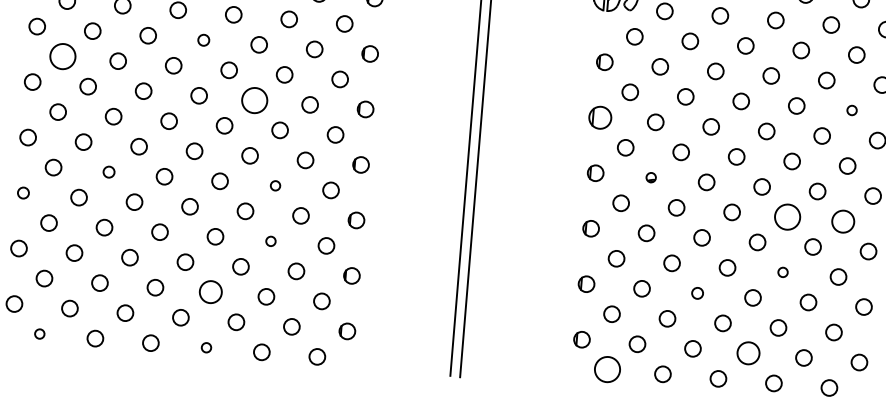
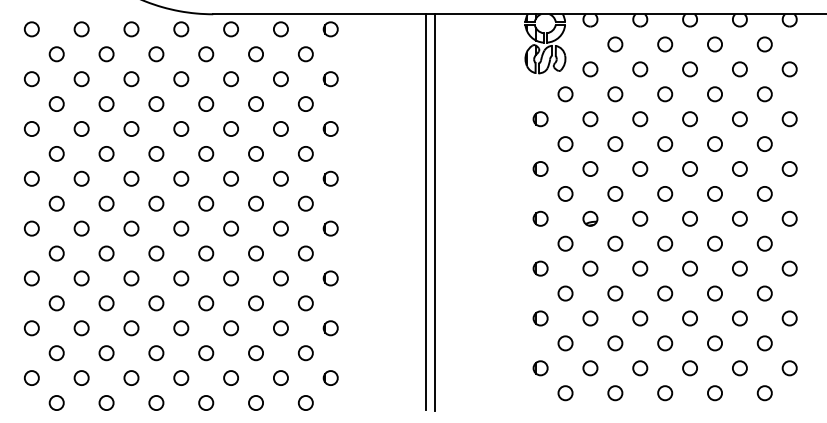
circle: (203, 39) -> (181, 128), size x1.43
circle: (62, 56) -> (56, 153), size x0.62
circle: (253, 99) -> (230, 178), size x0.62
circle: (851, 109) -> (764, 143), size x1.67
circle: (600, 117) -> (540, 168), size x0.71
circle: (109, 172) -> (106, 253), size x1.43
part: (651, 177) -> (590, 218), size x1.67
circle: (274, 185) -> (255, 253), size x1.67
circle: (23, 193) -> (31, 278), size x1.43
circle: (787, 216) -> (714, 243), size x0.62
circle: (842, 221) -> (764, 243), size x0.71
circle: (270, 241) -> (255, 303), size x1.67
circle: (782, 272) -> (714, 293), size x1.67
circle: (211, 292) -> (206, 353), size x0.71
circle: (697, 293) -> (640, 318), size x1.43
circle: (39, 333) -> (56, 402), size x1.67
circle: (206, 347) -> (206, 402), size x1.67
circle: (747, 353) -> (689, 368), size x0.71
circle: (607, 370) -> (565, 393), size x0.62

